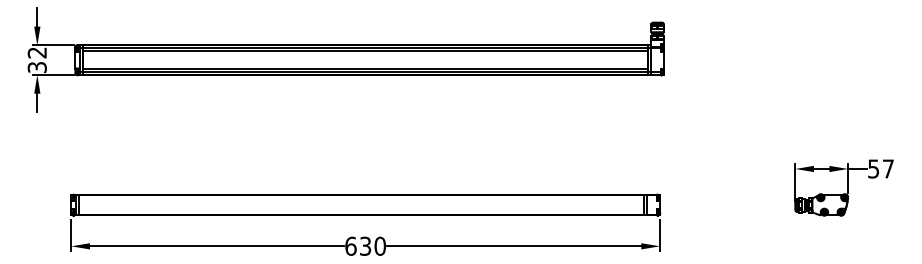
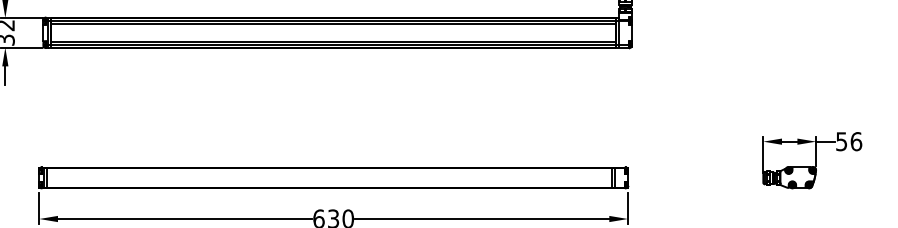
text: (888, 168) -> (856, 141), 57 -> 56

